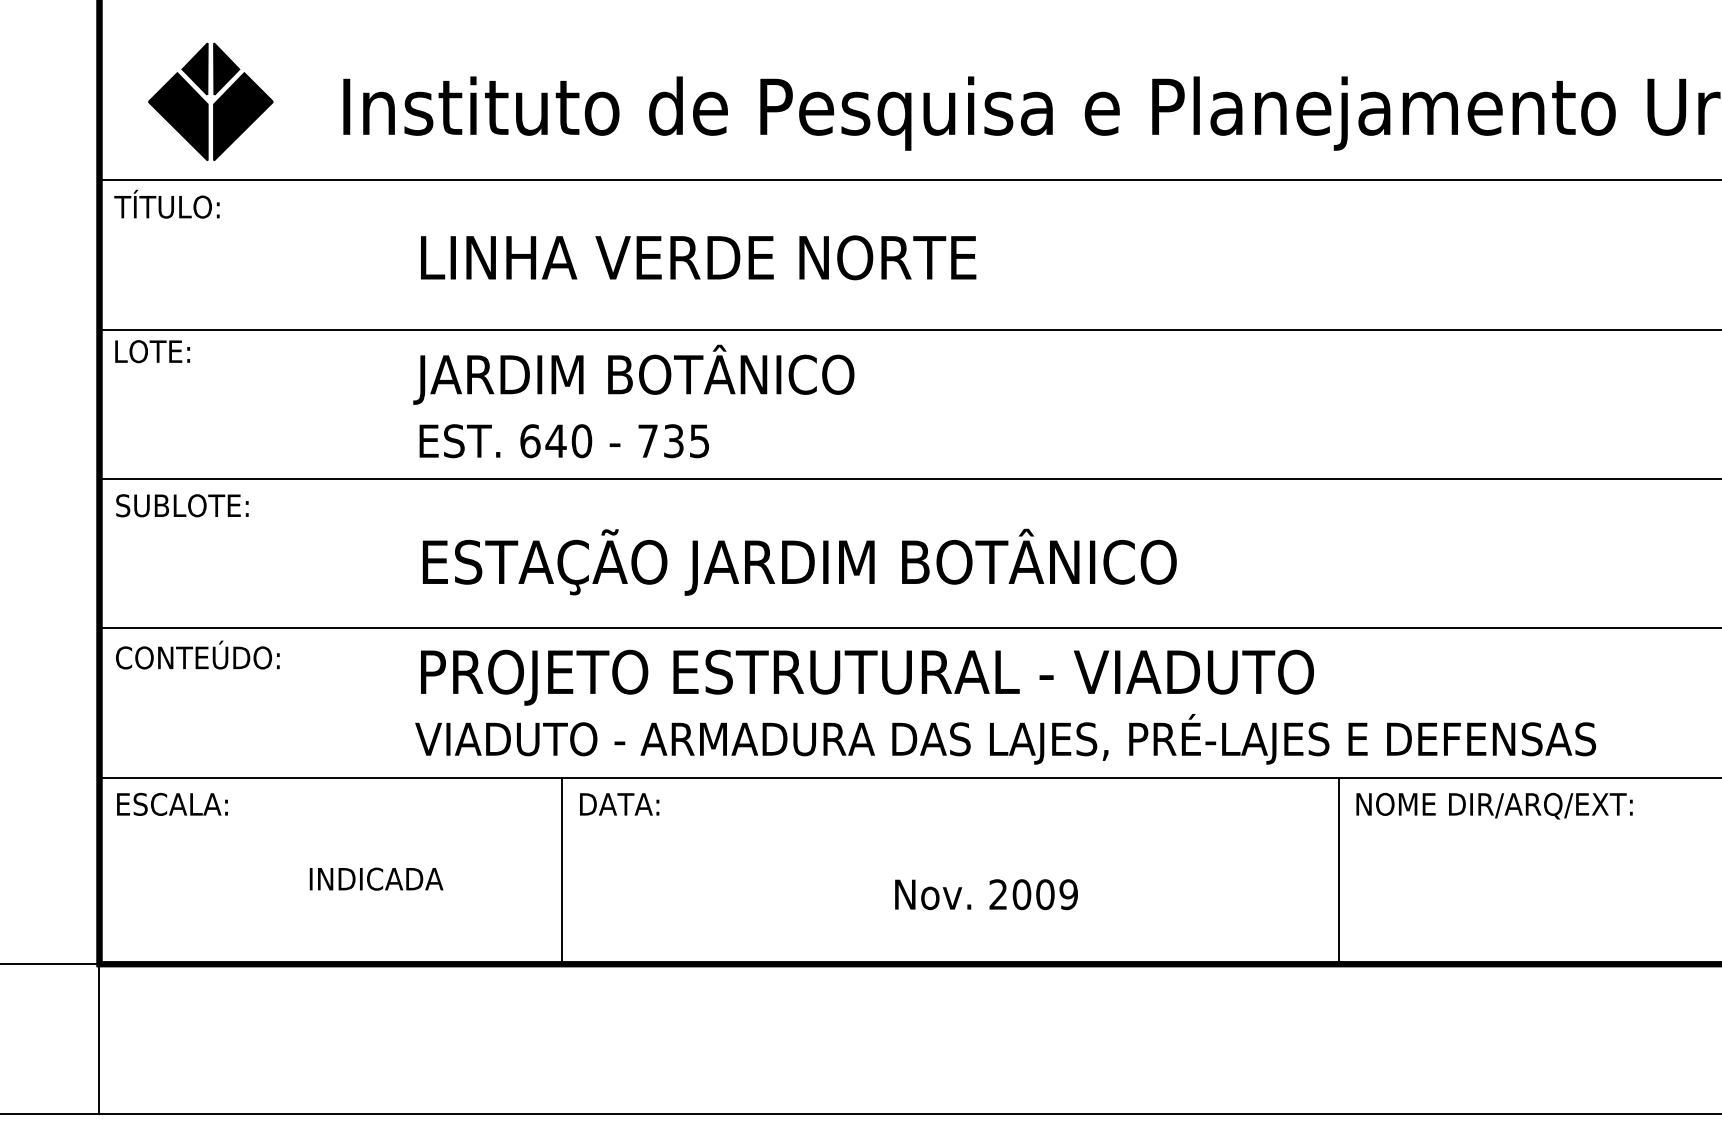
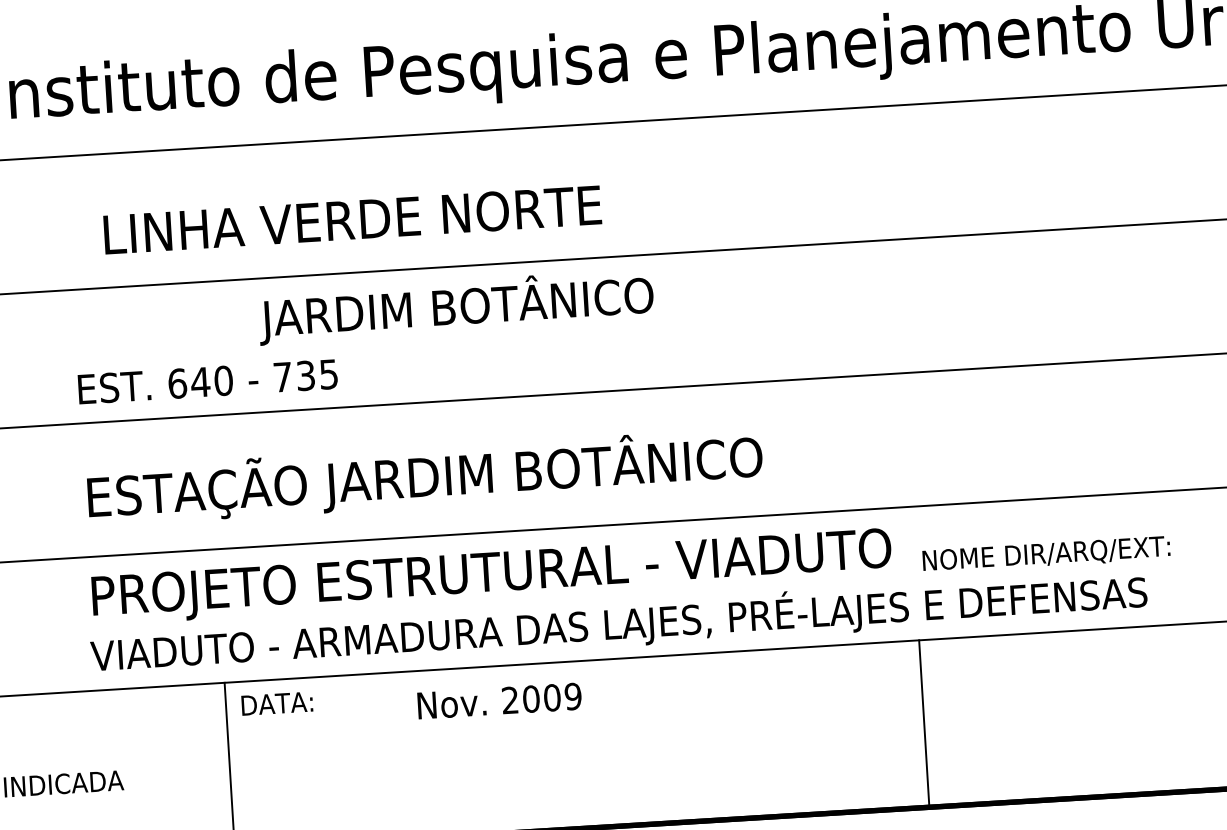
text: (698, 257) -> (352, 219), moved
text: (633, 374) -> (455, 306), moved
text: (1494, 805) -> (1046, 554), moved
text: (986, 894) -> (499, 700), moved

